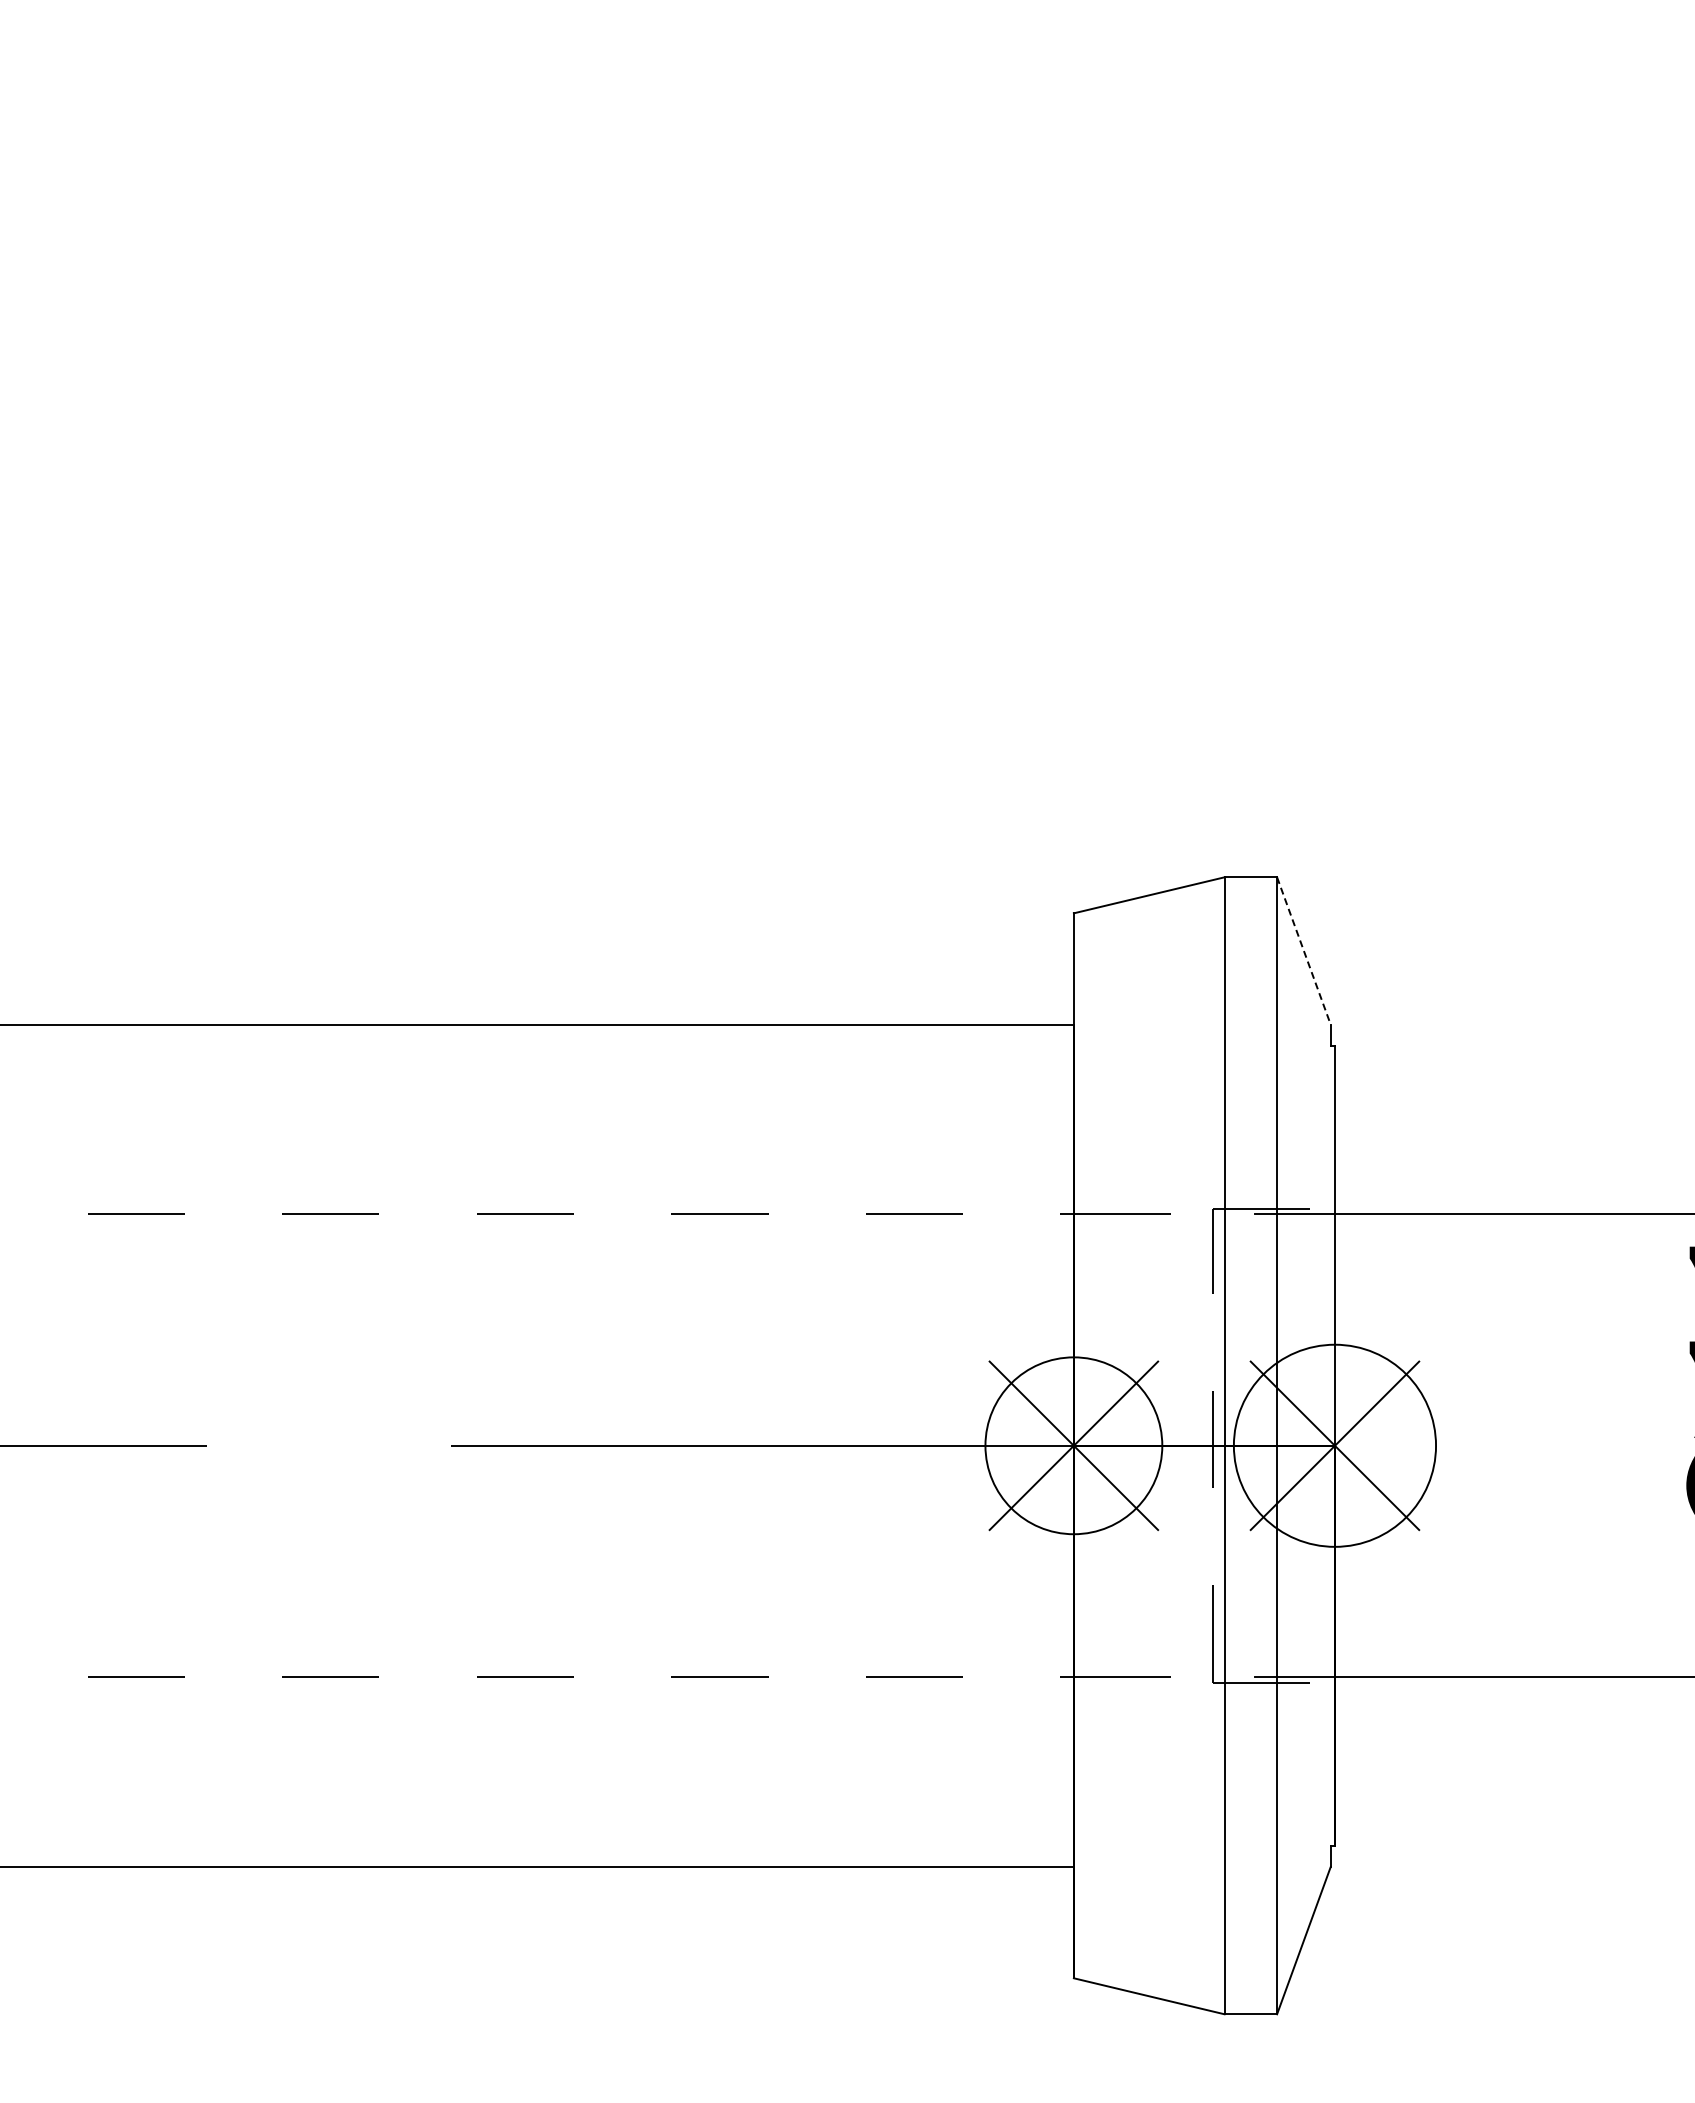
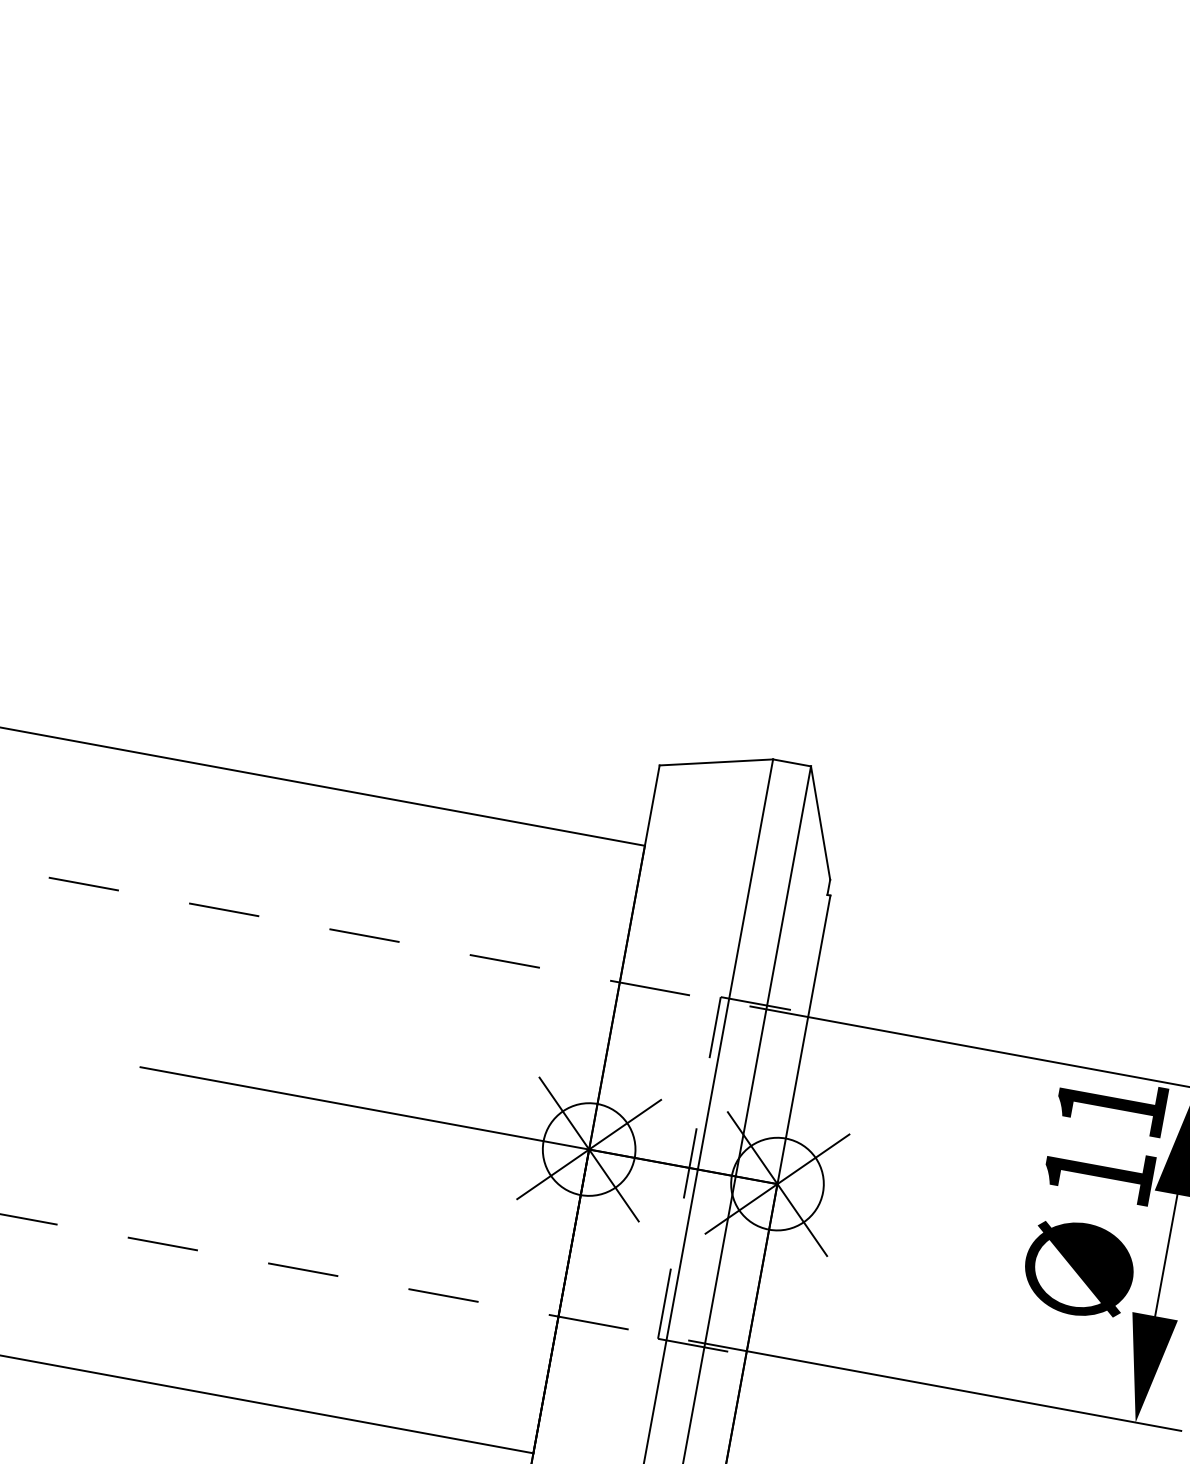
line: (1304, 951) -> (820, 823), dashed -> solid
circle: (1073, 1445) -> (588, 1149), size x0.71
circle: (1334, 1445) -> (777, 1183), size x0.62

